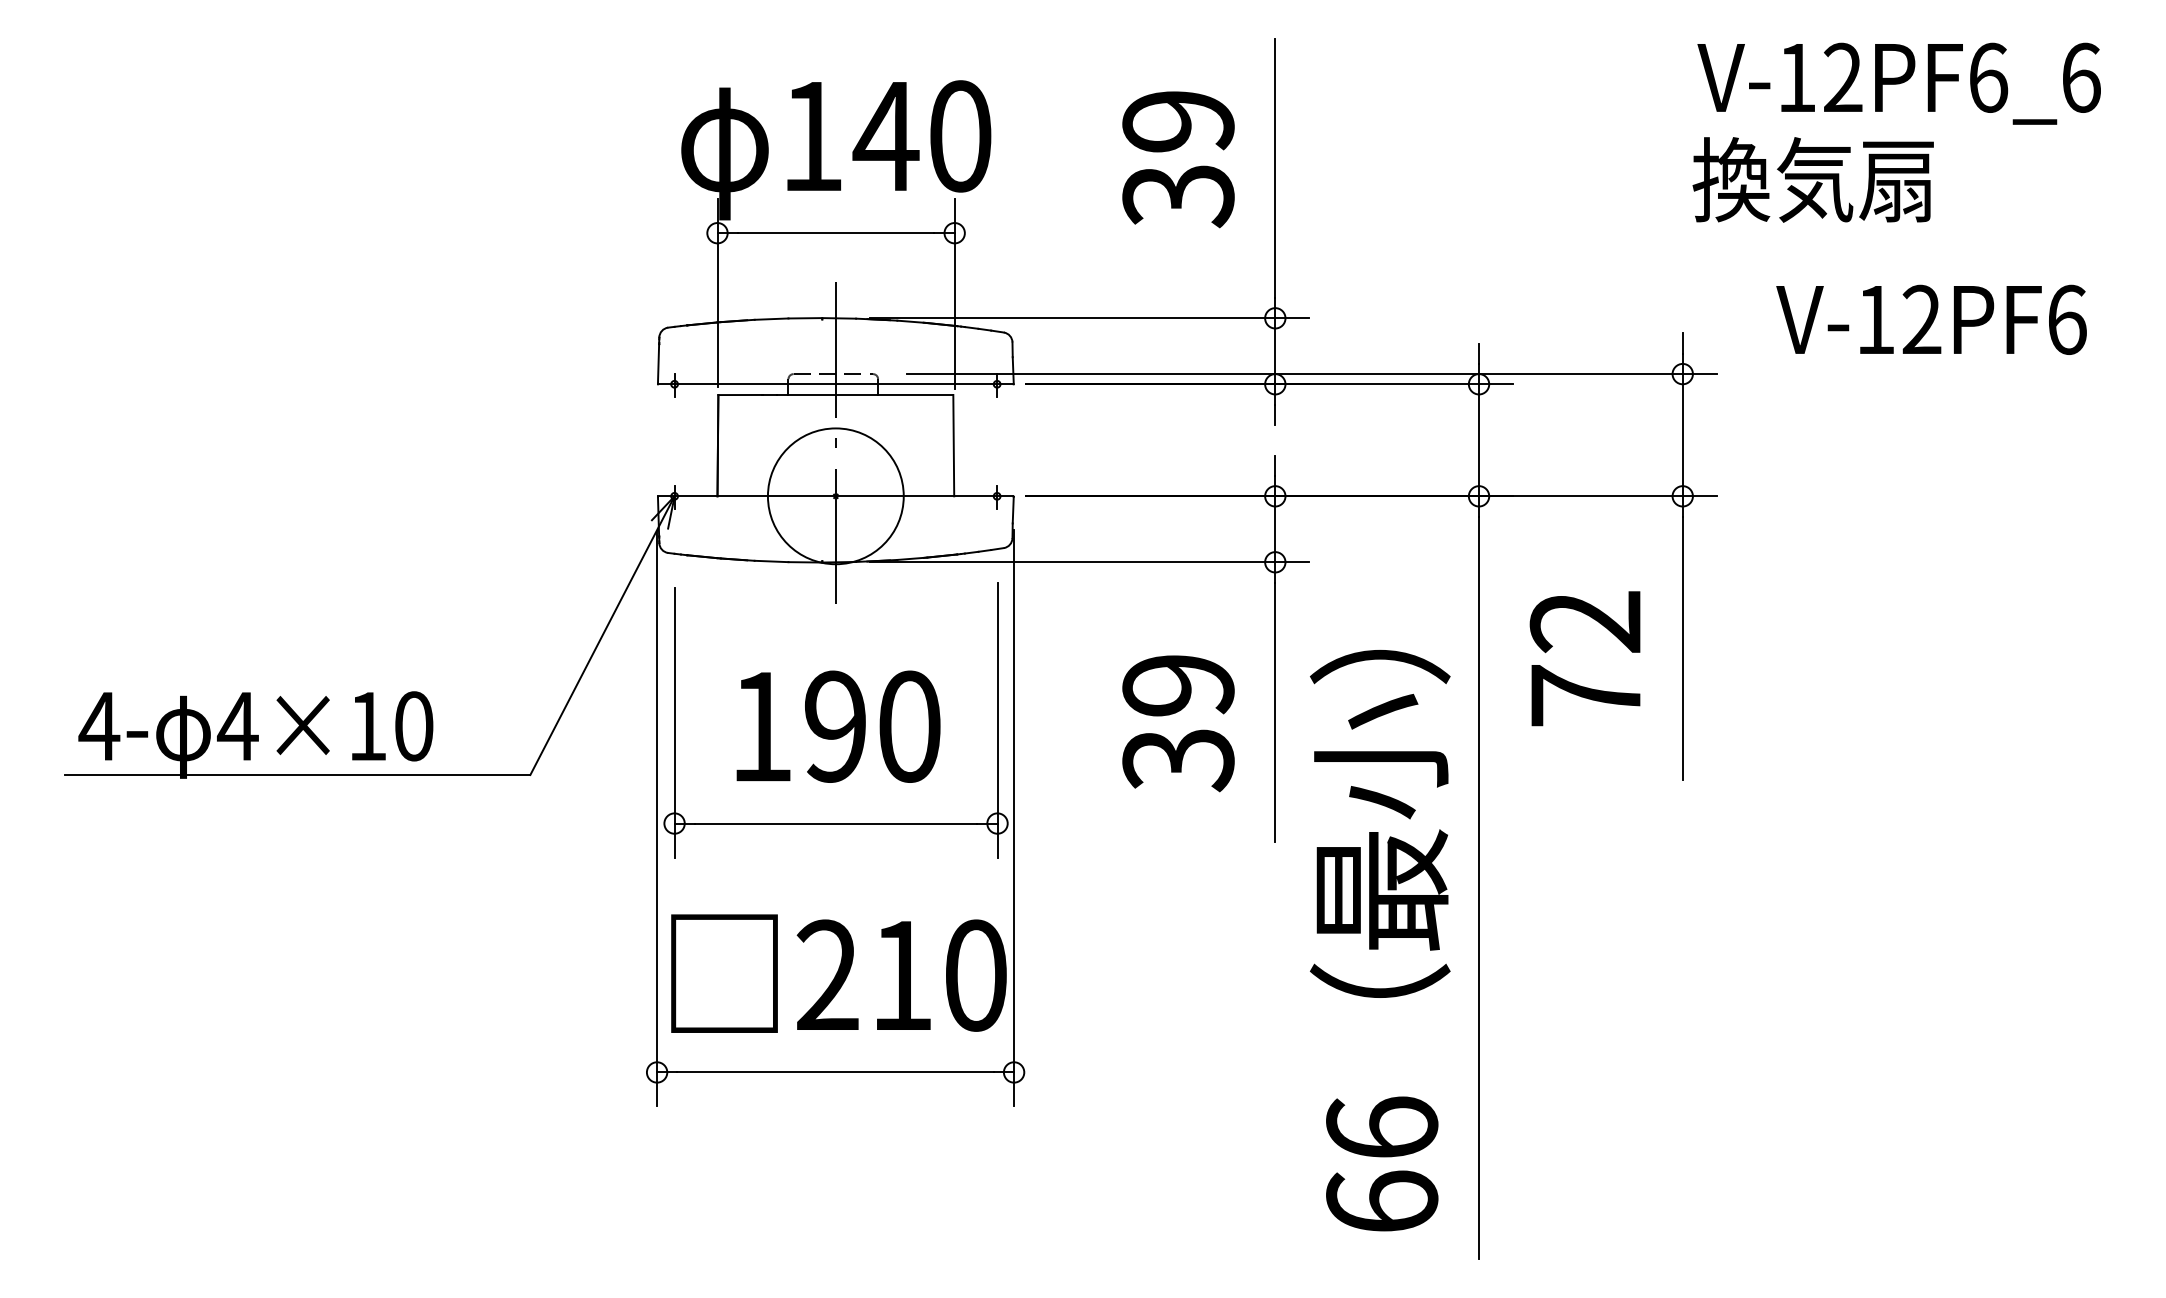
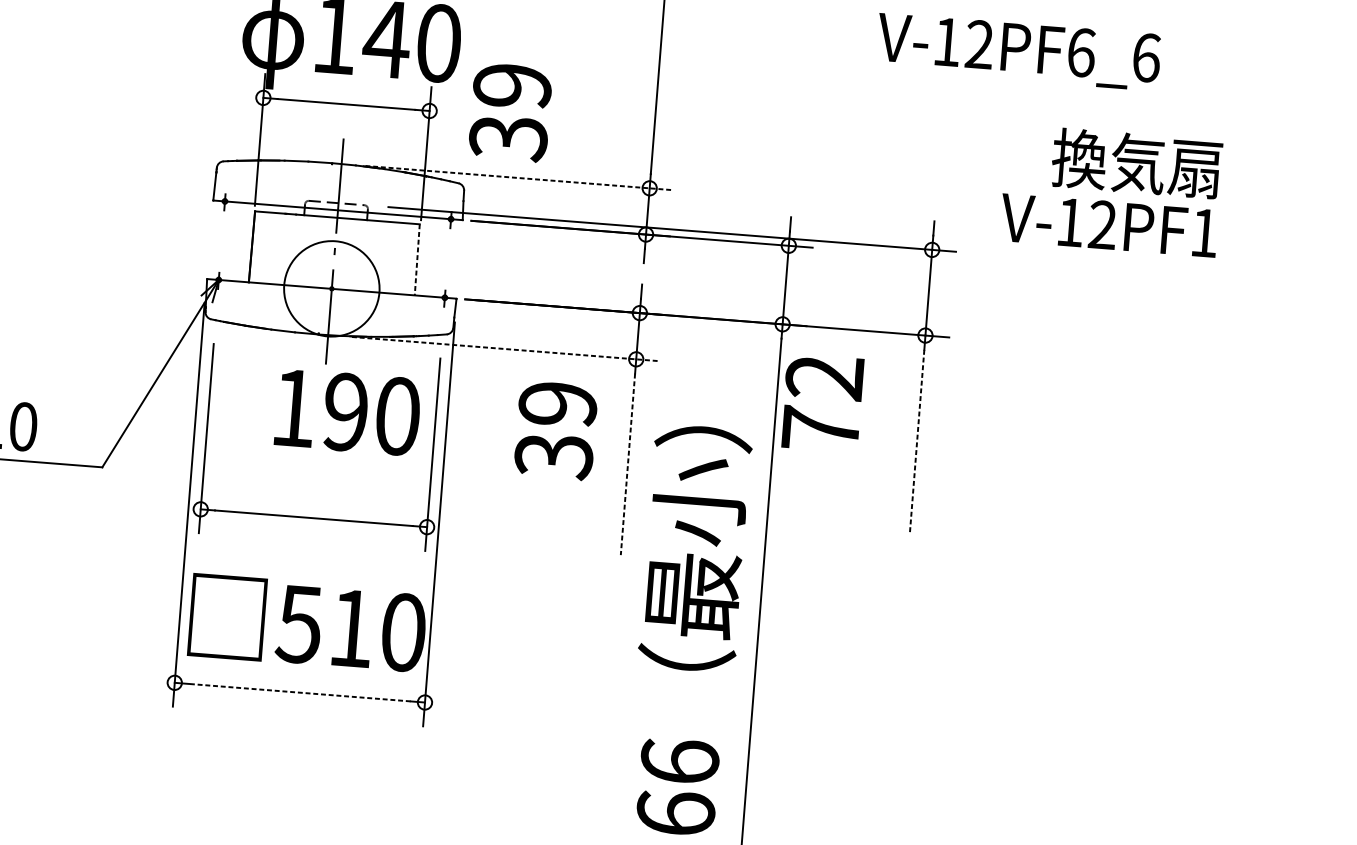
text: (1898, 83) -> (1018, 51), moved
text: (1178, 159) -> (510, 112), moved
text: (1812, 179) -> (1136, 163), moved
line: (1089, 318) -> (519, 178), solid -> dashed
text: (2067, 319) -> (1204, 232), V-12PF6 -> V-12PF1
line: (953, 445) -> (417, 259), solid -> dashed
line: (1089, 562) -> (505, 349), solid -> dashed
line: (1682, 648) -> (916, 442), solid -> dashed
text: (1584, 658) -> (821, 403), moved
line: (1275, 712) -> (628, 464), solid -> dashed
text: (1178, 723) -> (555, 430), moved
text: (838, 726) -> (347, 412), moved
text: (826, 975) -> (298, 624), 210 -> 510
line: (835, 1072) -> (299, 692), solid -> dashed

